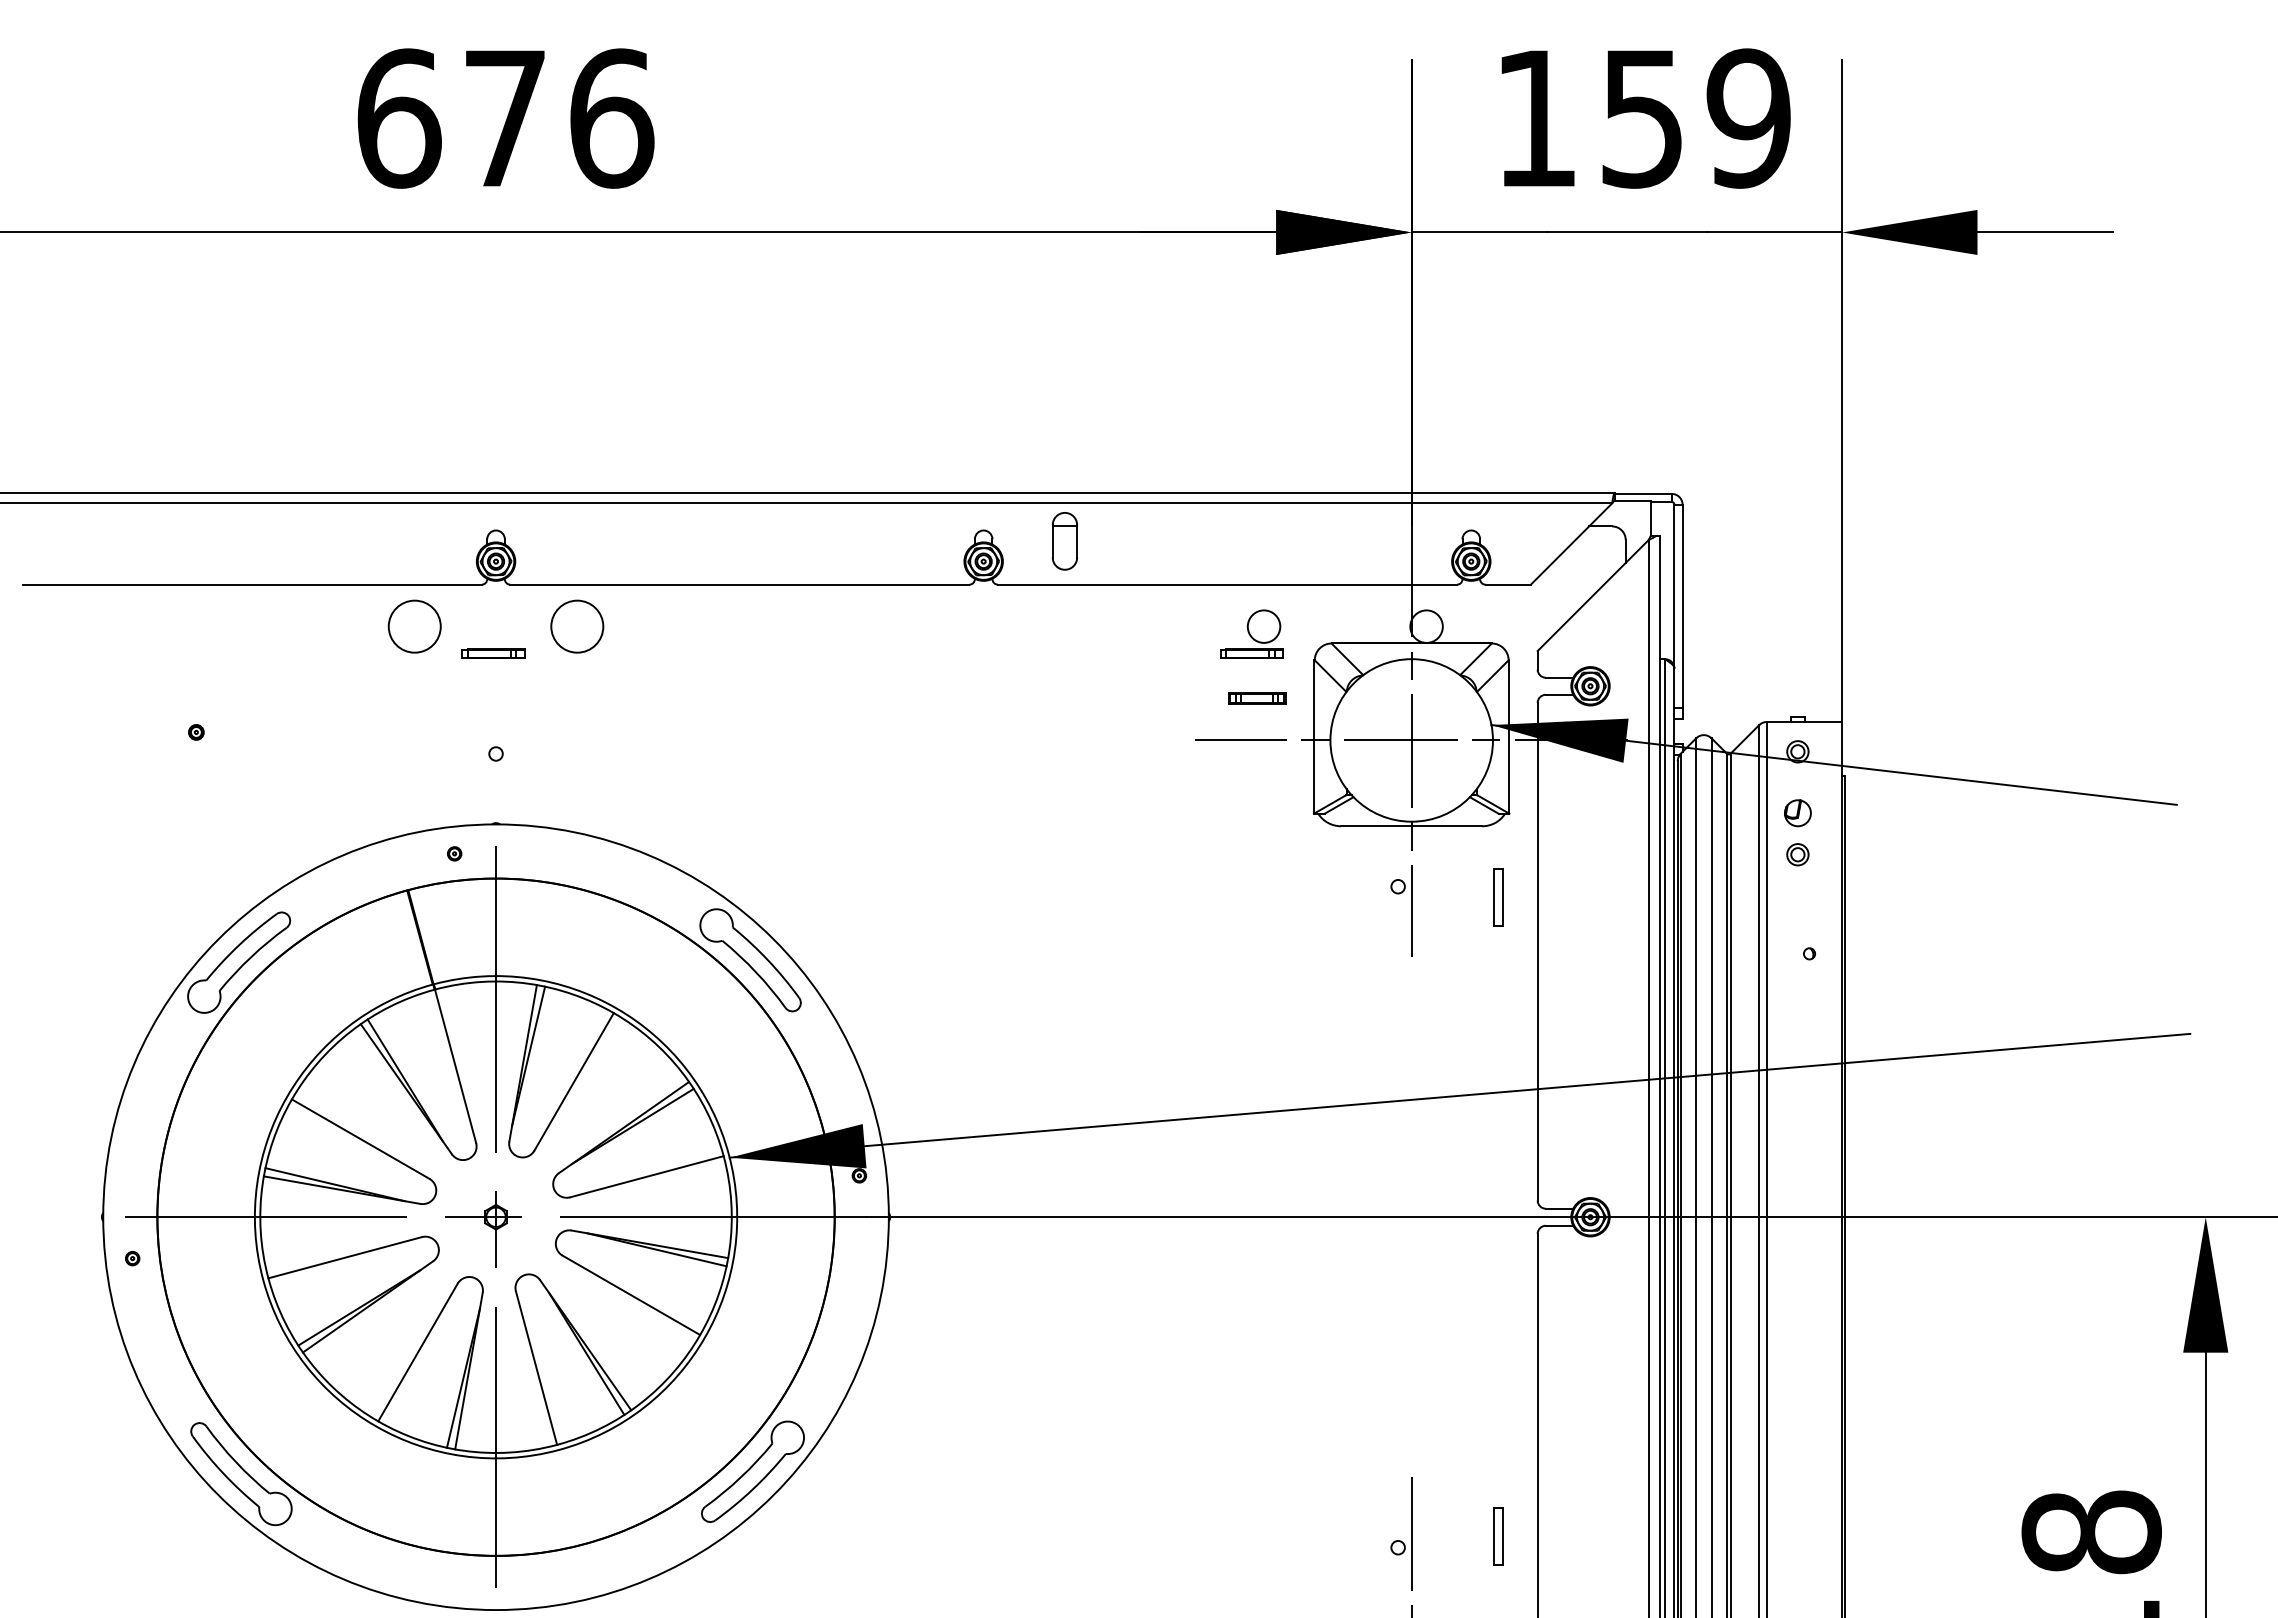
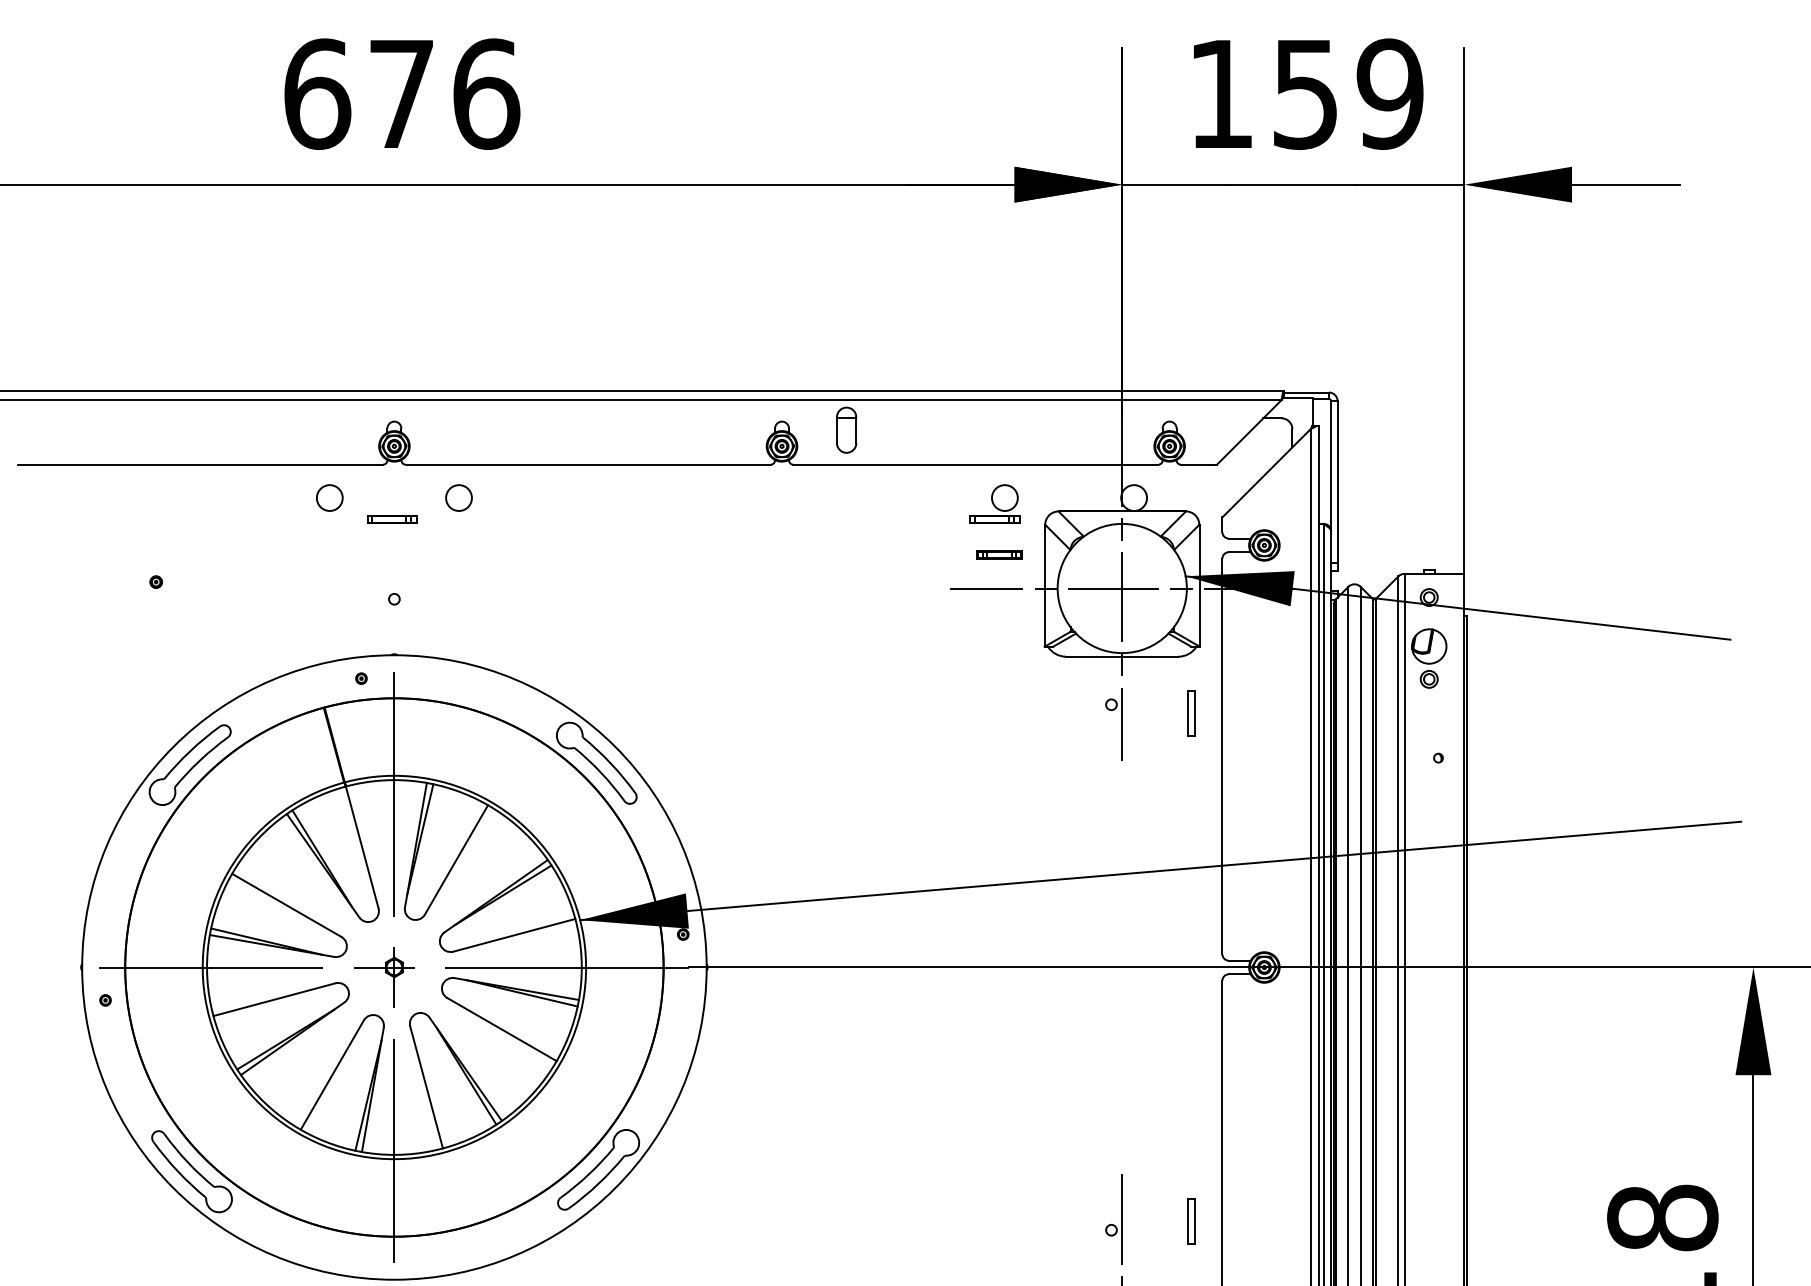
circle: (414, 626) -> (329, 497), size x0.62
circle: (577, 626) -> (459, 497), size x0.62
part: (1797, 812) -> (1428, 645), size x1.67

